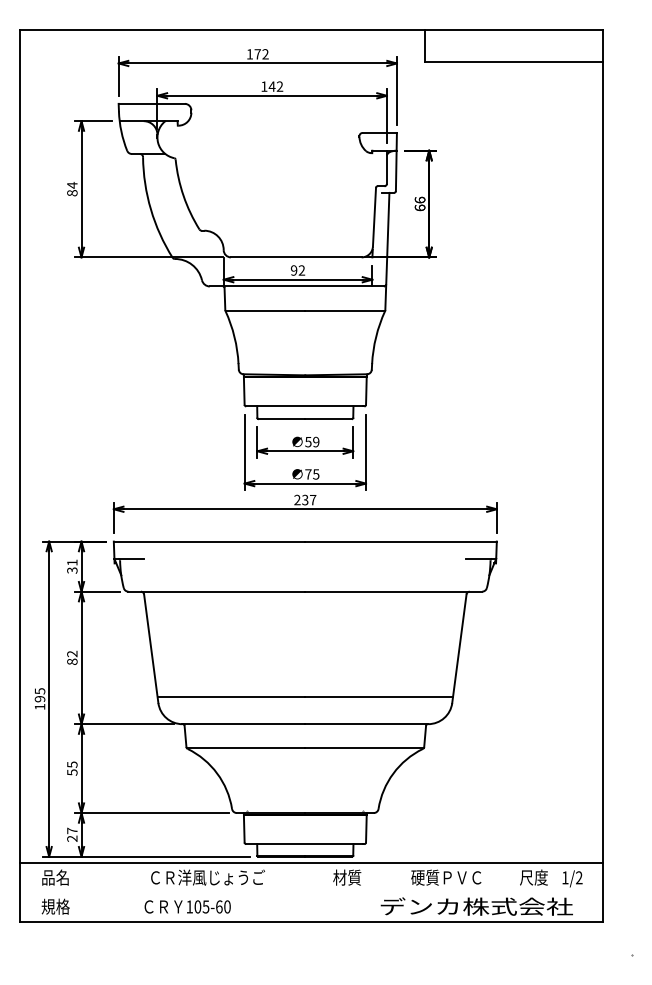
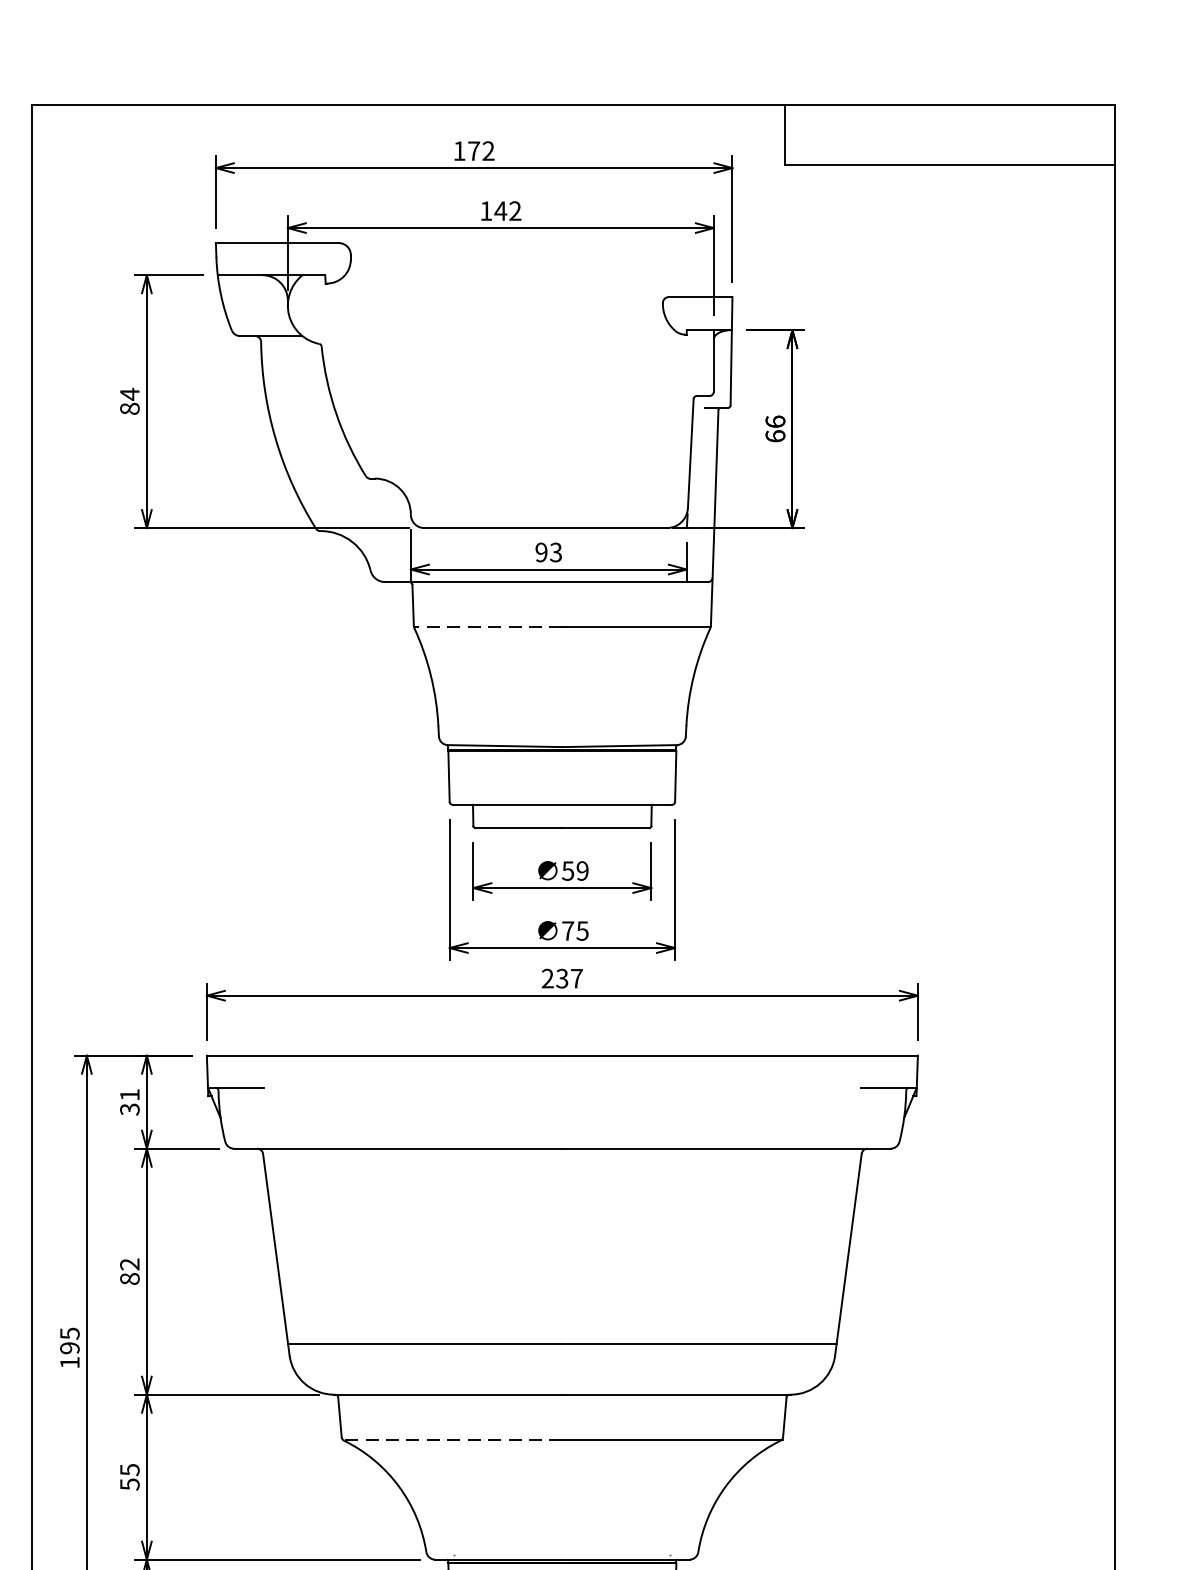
text: (301, 270) -> (555, 552), 92 -> 93
line: (265, 310) -> (488, 626), solid -> dashed
line: (245, 748) -> (451, 1439), solid -> dashed

